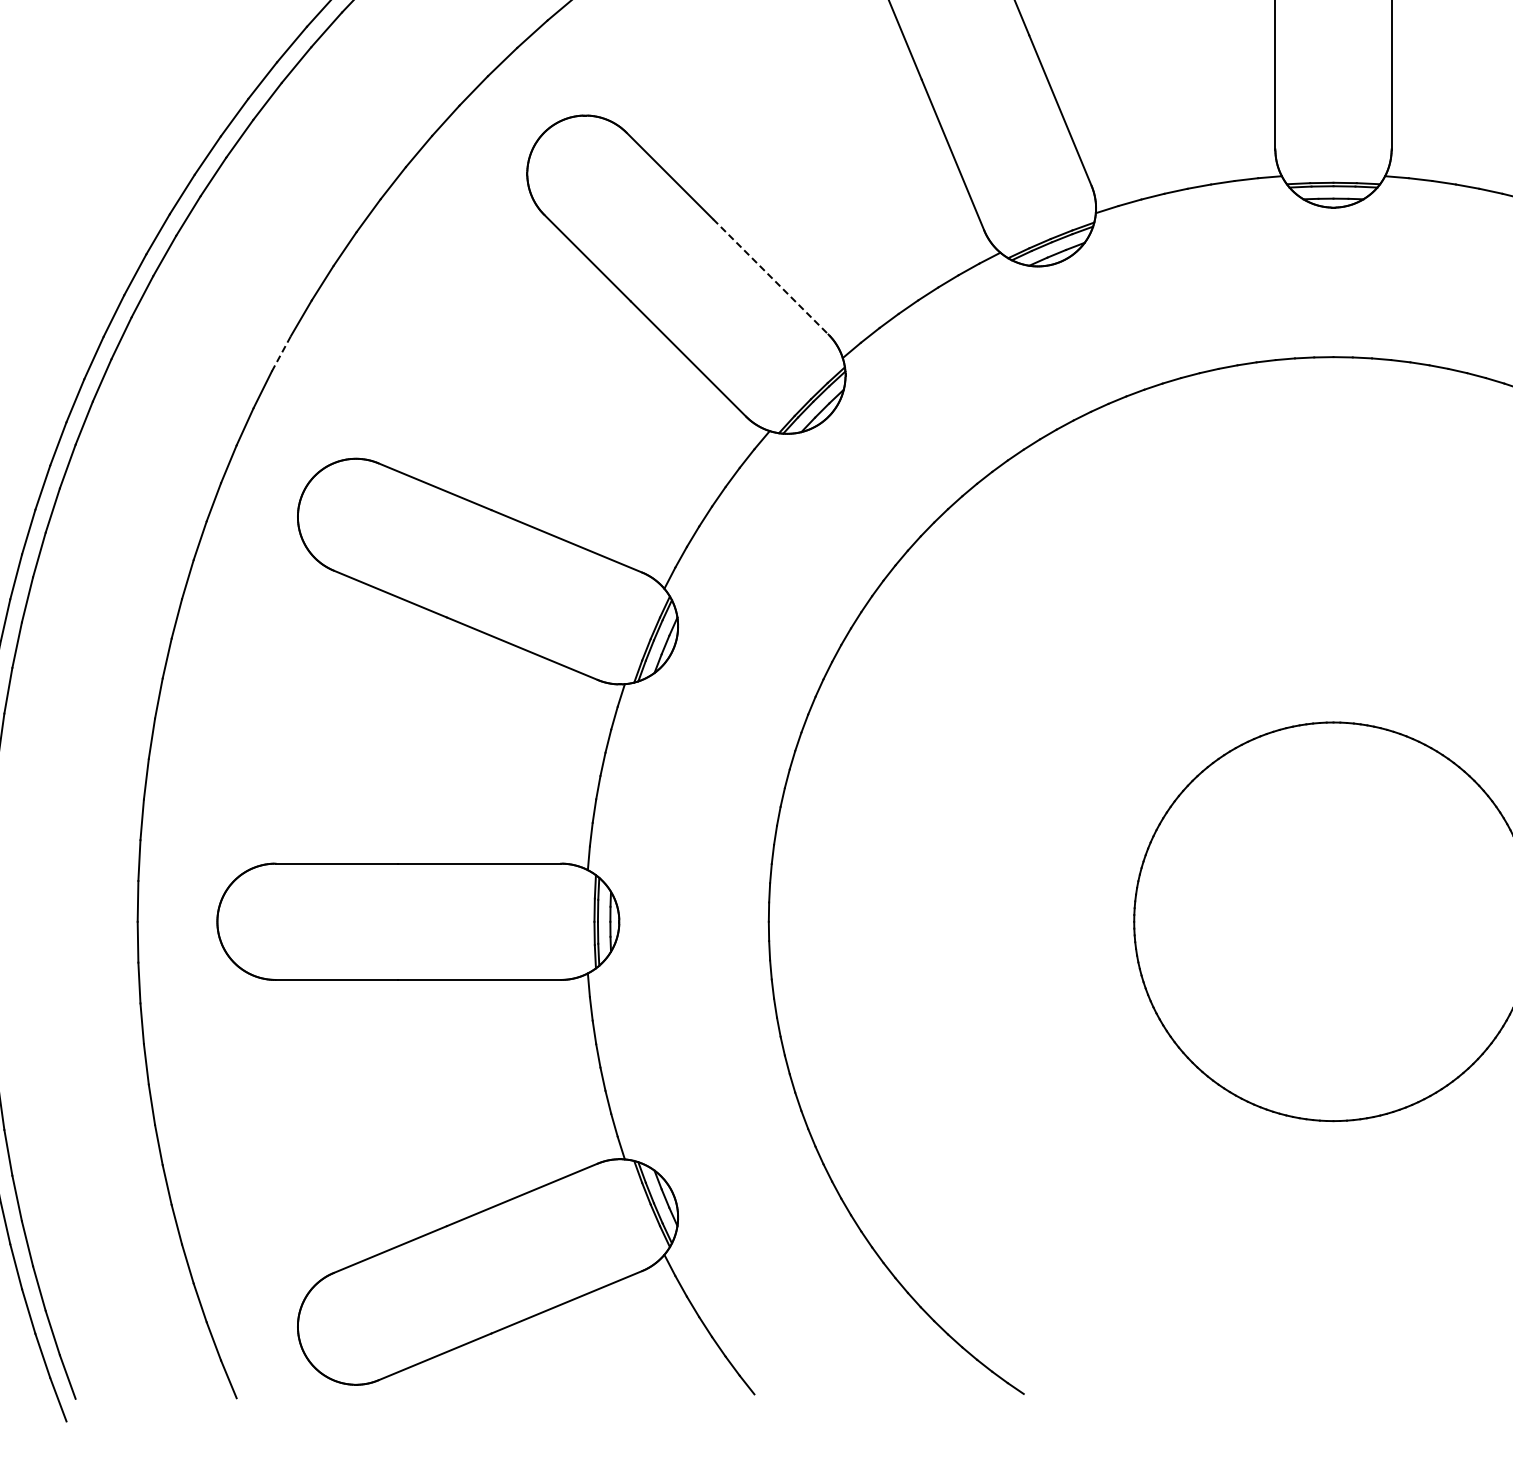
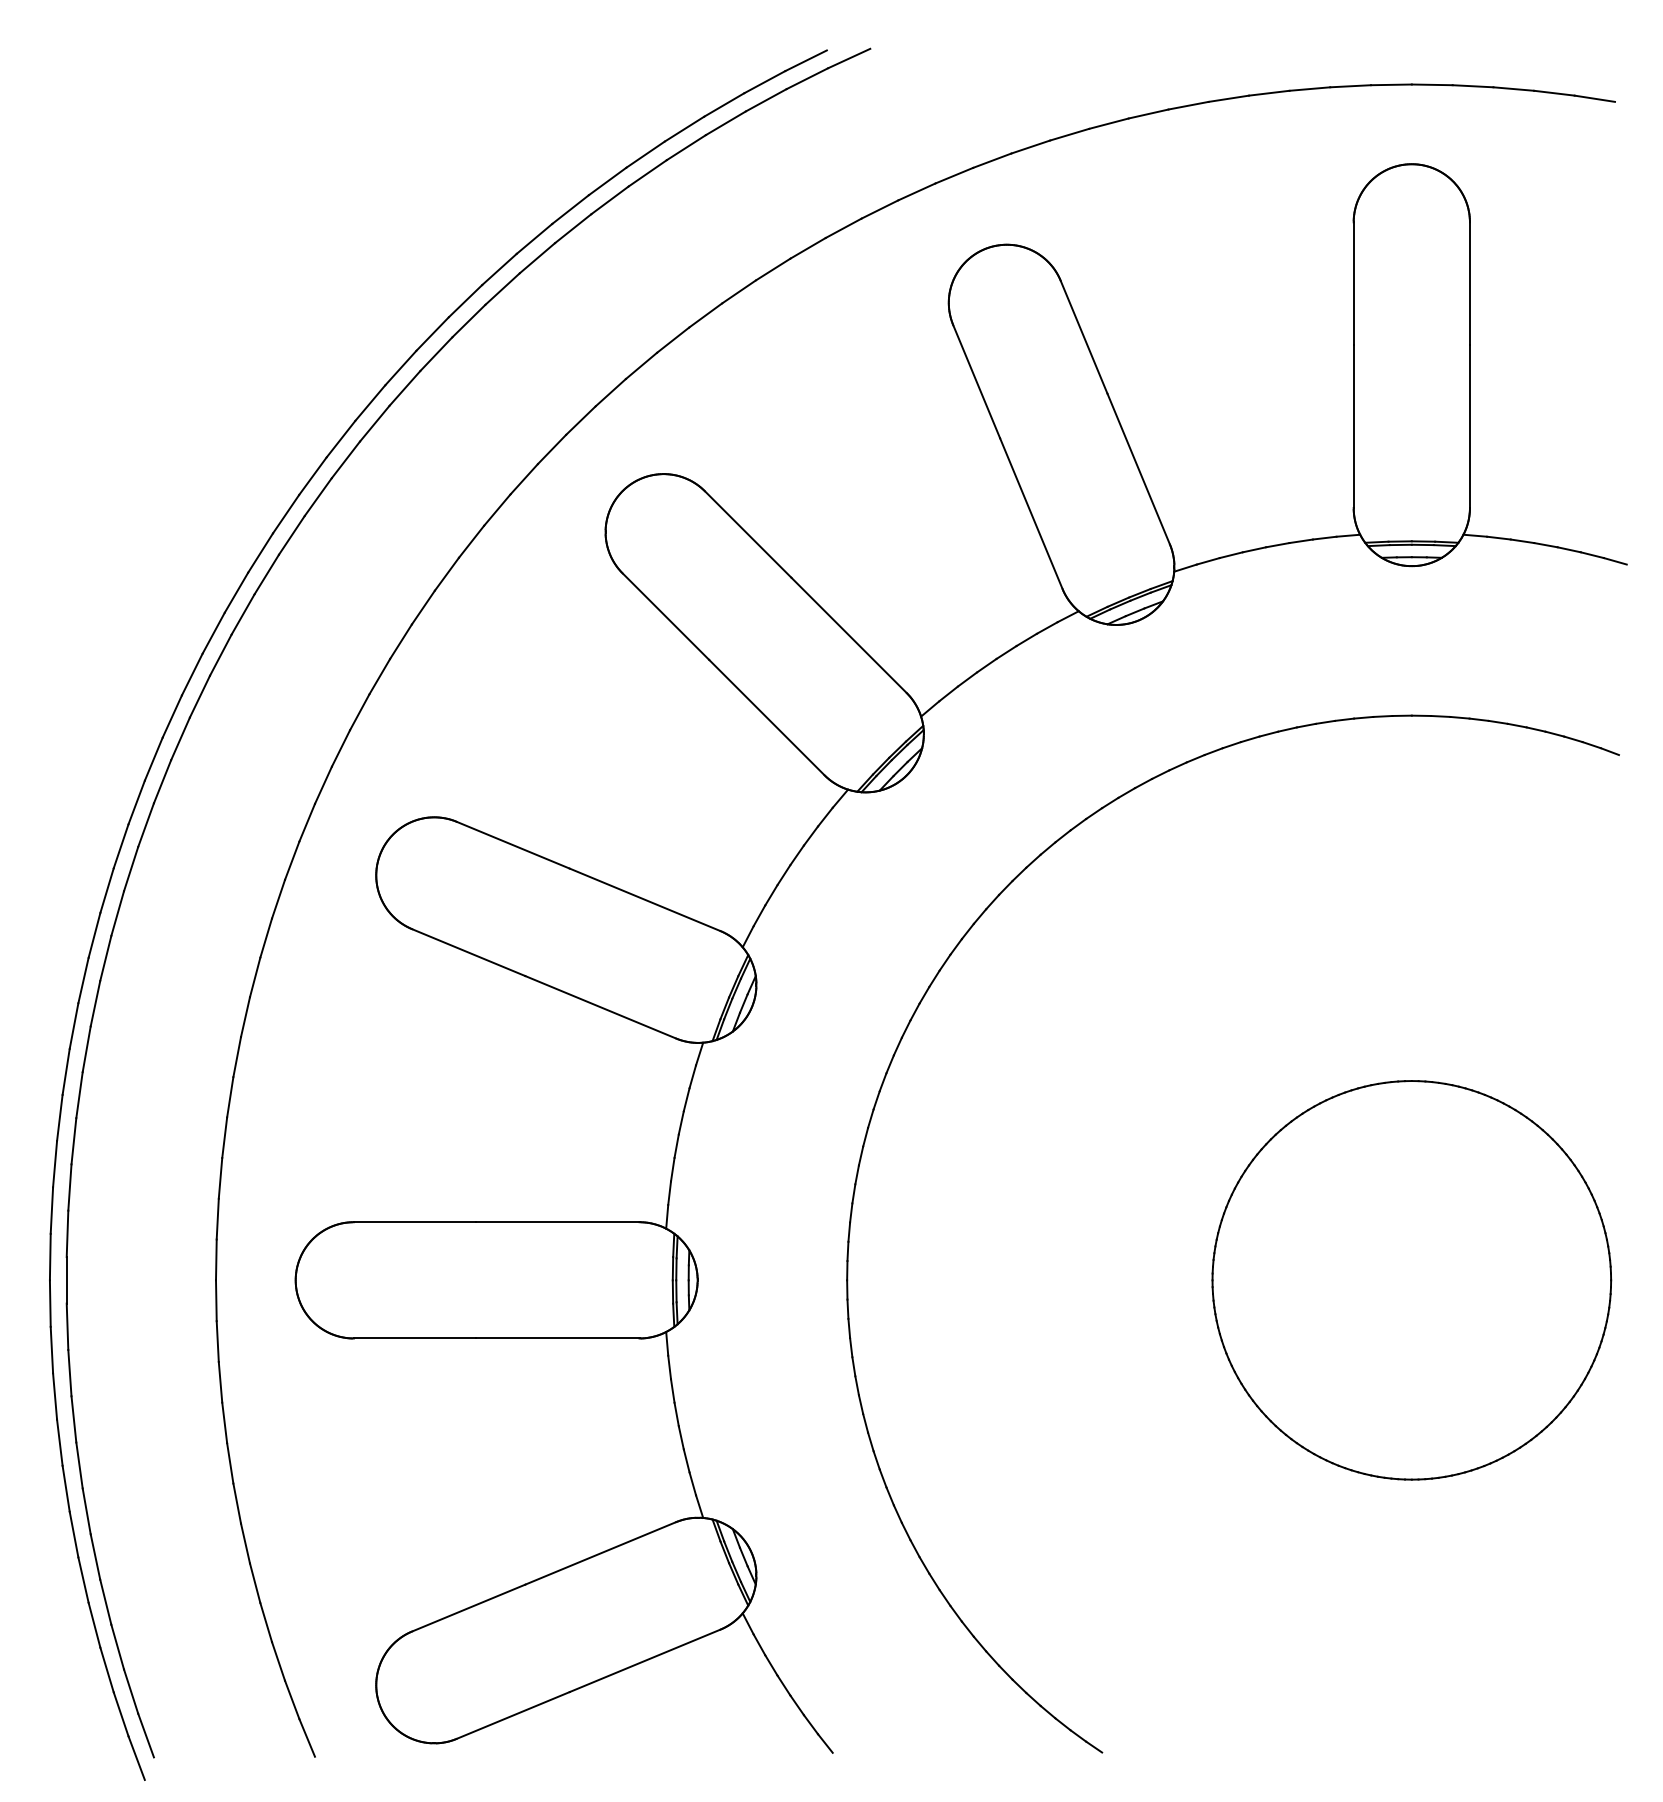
line: (771, 276) -> (849, 635), dashed -> solid
line: (282, 352) -> (360, 711), dashed -> solid

